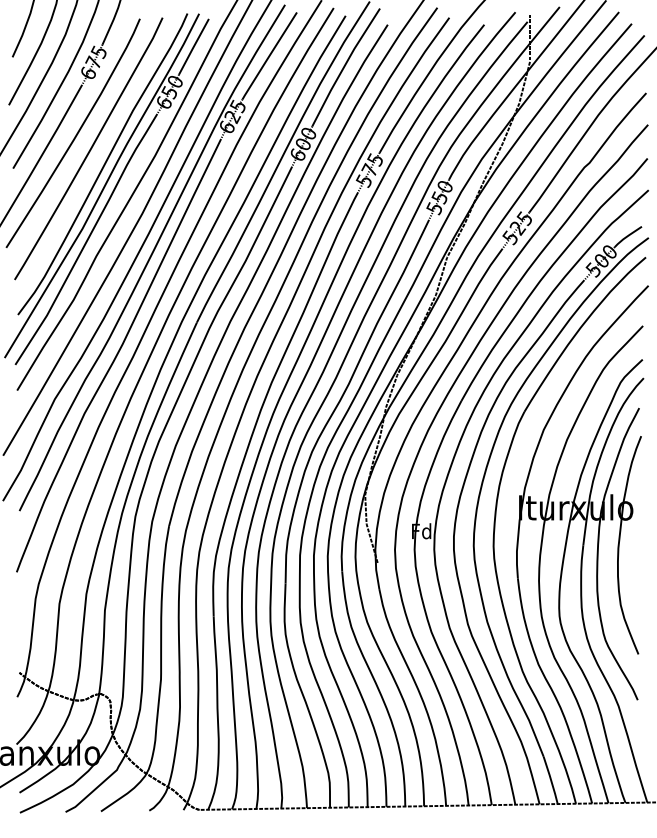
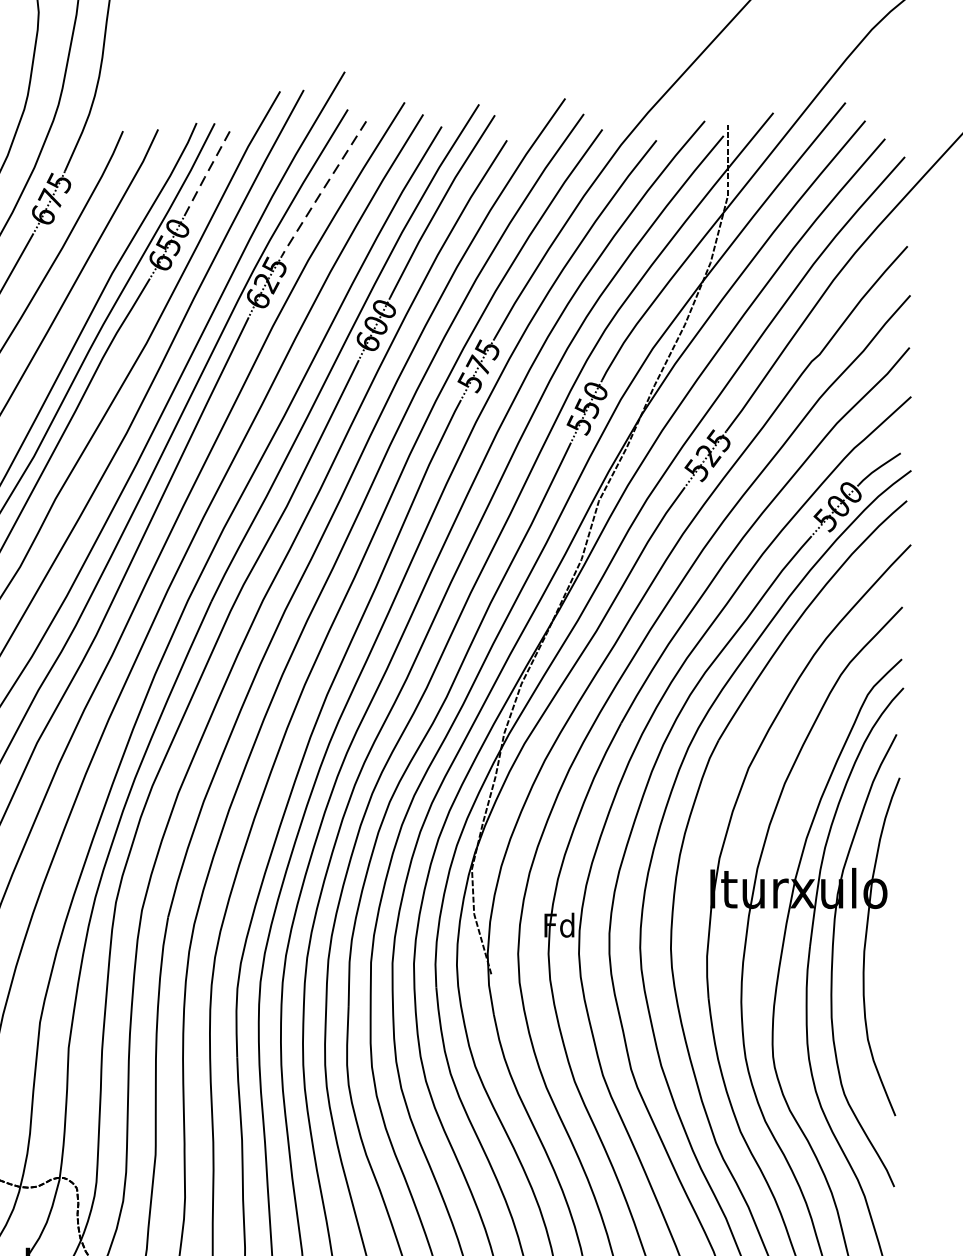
line: (193, 47) -> (205, 175), solid -> dashed
line: (269, 56) -> (323, 189), solid -> dashed

